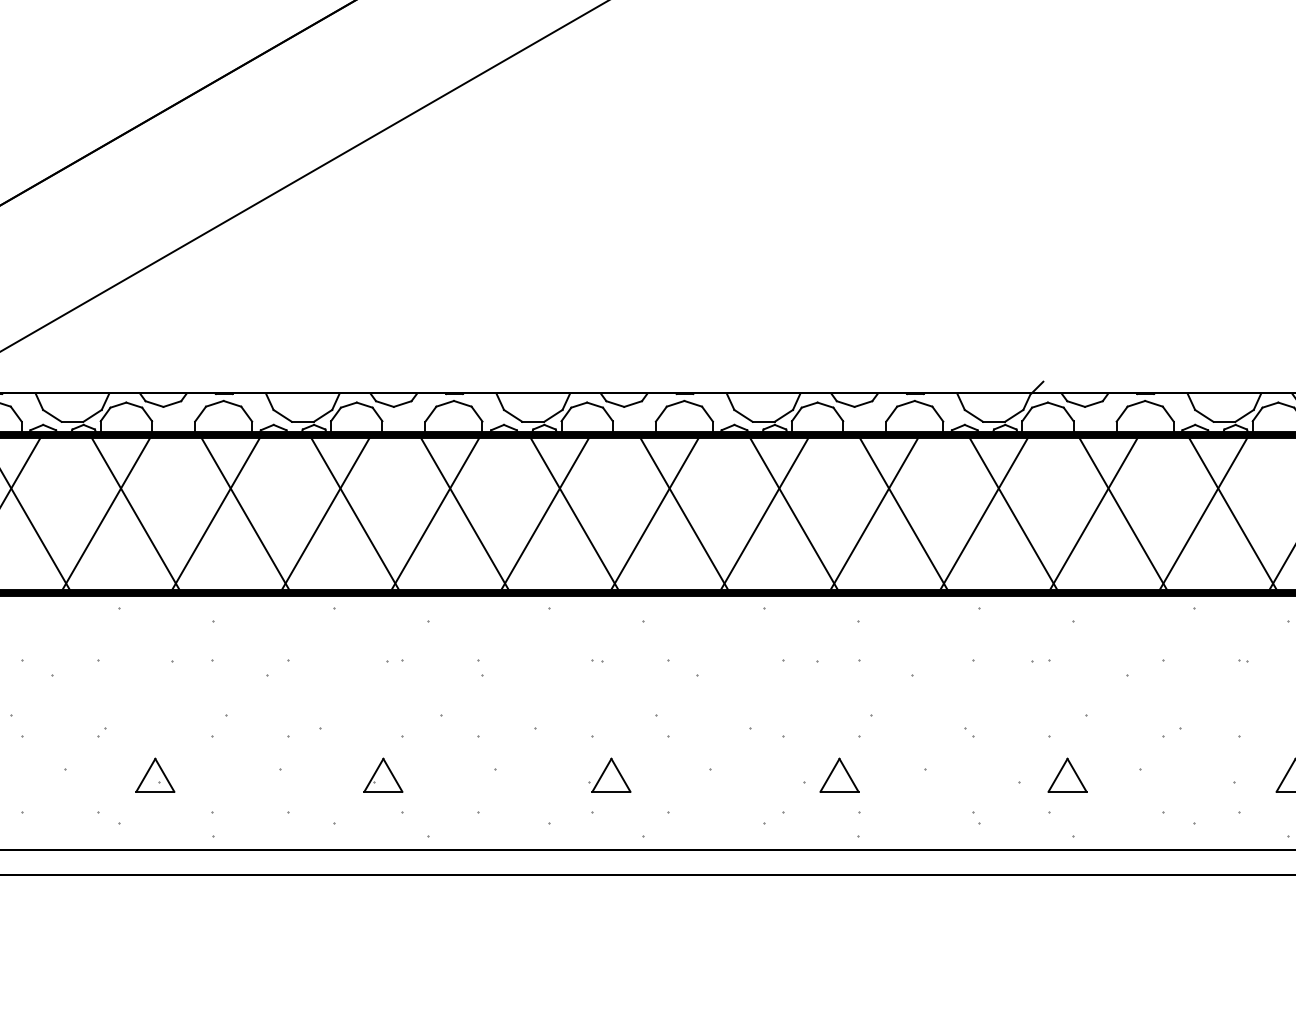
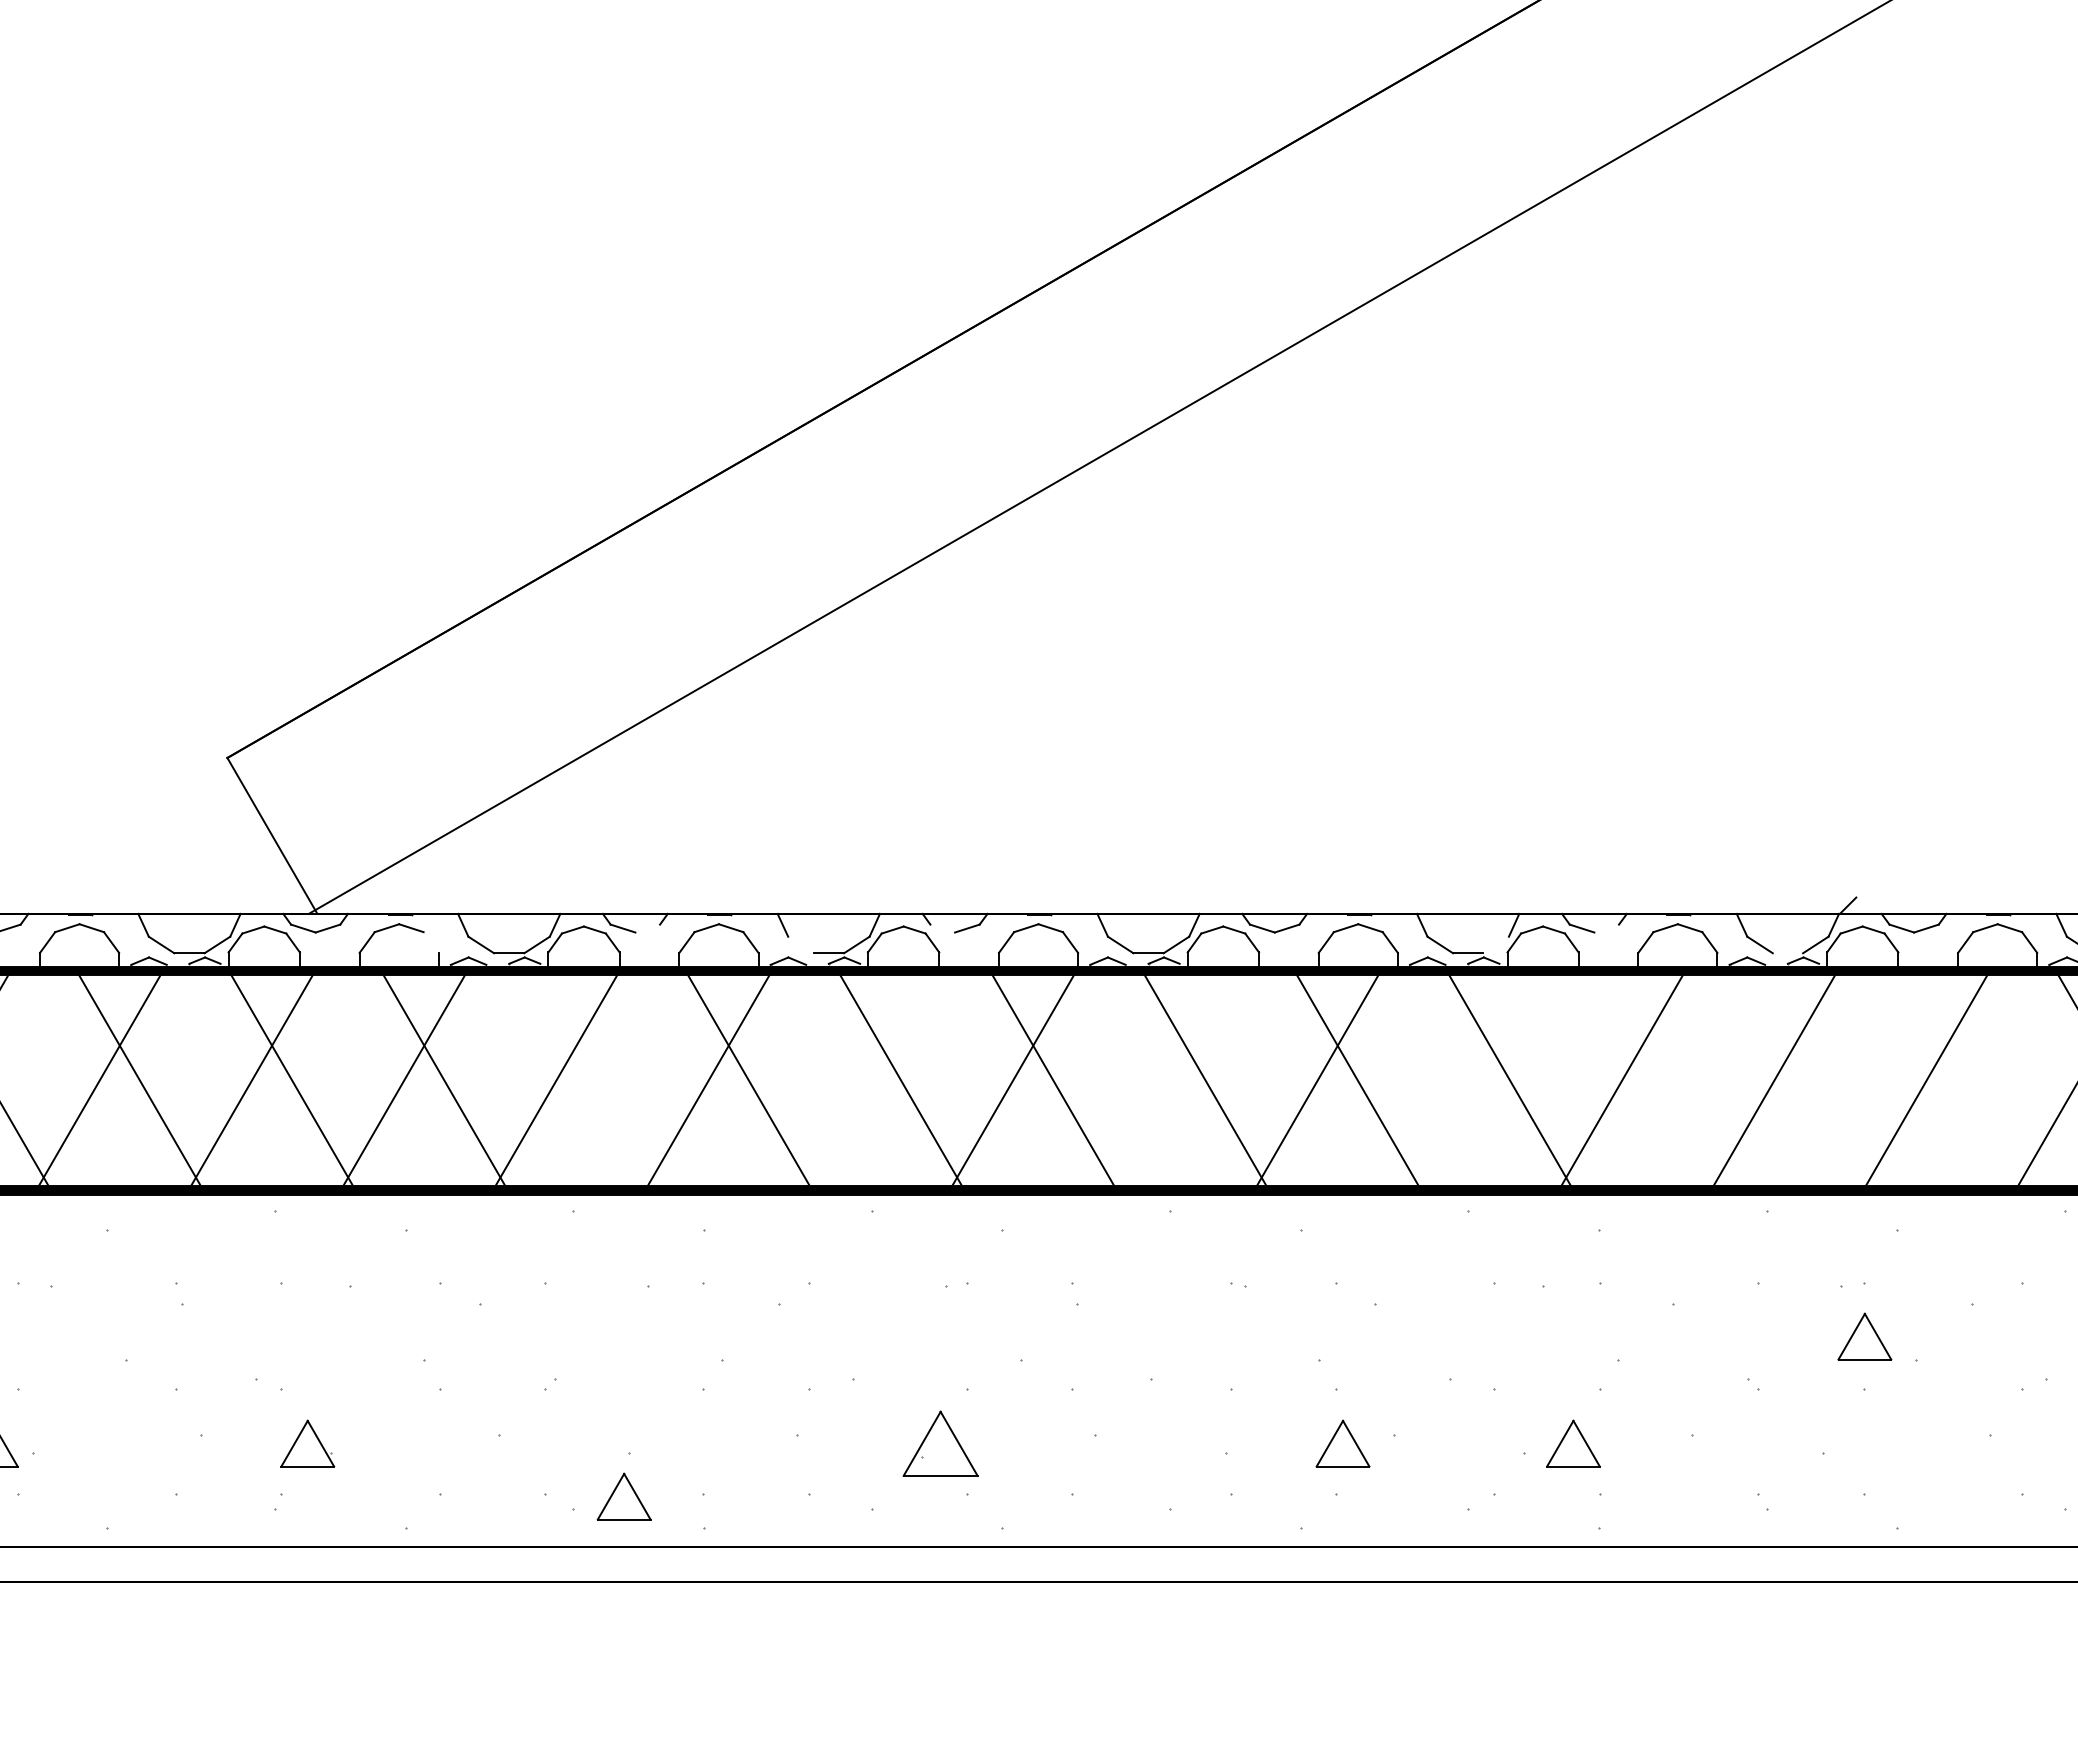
line: (172, 404) -> (647, 928), removed
line: (384, 404) -> (942, 928), removed
line: (863, 404) -> (1606, 928), removed
line: (15, 414) -> (430, 942), removed
line: (282, 415) -> (800, 944), removed
line: (783, 415) -> (1495, 944), removed
line: (993, 422) -> (1787, 953), removed
line: (135, 513) -> (596, 1080), removed
line: (325, 513) -> (860, 1080), removed
line: (545, 513) -> (1165, 1080), removed
line: (764, 513) -> (1469, 1080), removed
line: (903, 513) -> (1662, 1080), removed
line: (1013, 513) -> (1814, 1080), removed
line: (1122, 513) -> (1966, 1080), removed
part: (154, 775) -> (623, 1496), moved
part: (383, 775) -> (940, 1443), size x1.4
part: (611, 775) -> (1342, 1443), moved
part: (1067, 775) -> (1864, 1336), moved

